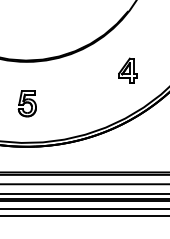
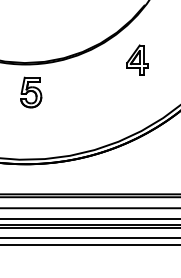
part: (127, 70) -> (136, 59), moved
part: (26, 103) -> (30, 92), moved

